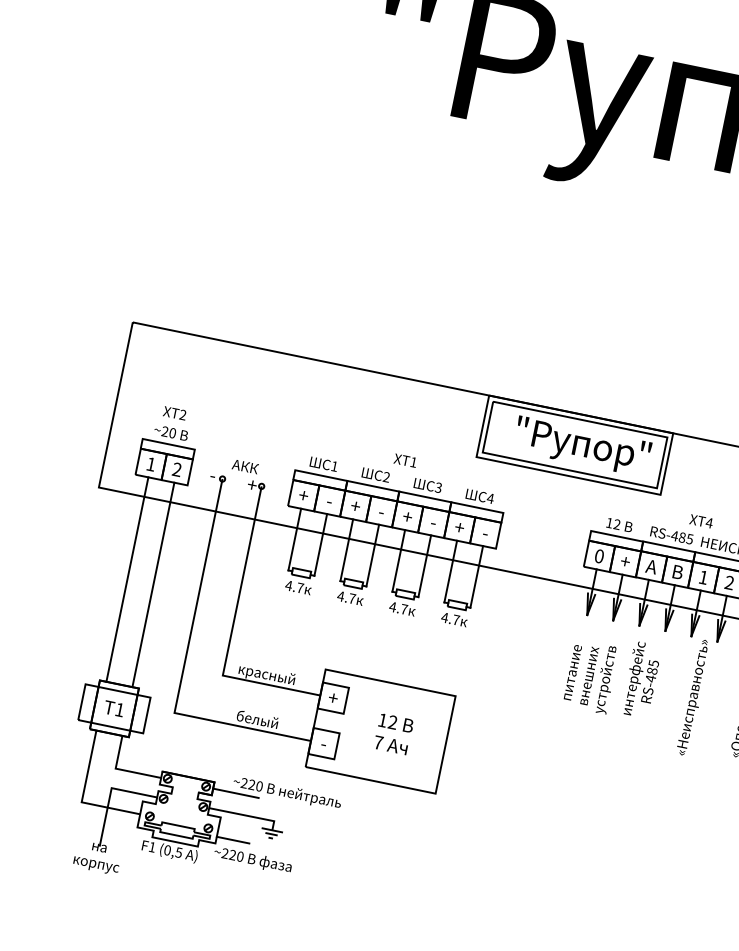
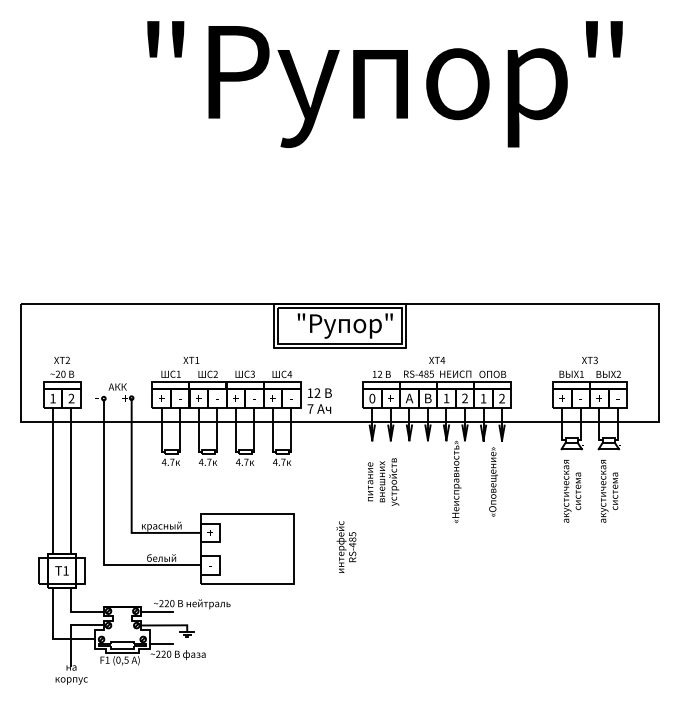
text: (405, 460) -> (191, 360), moved
text: (641, 678) -> (346, 546), moved
text: (393, 733) -> (319, 400), moved

